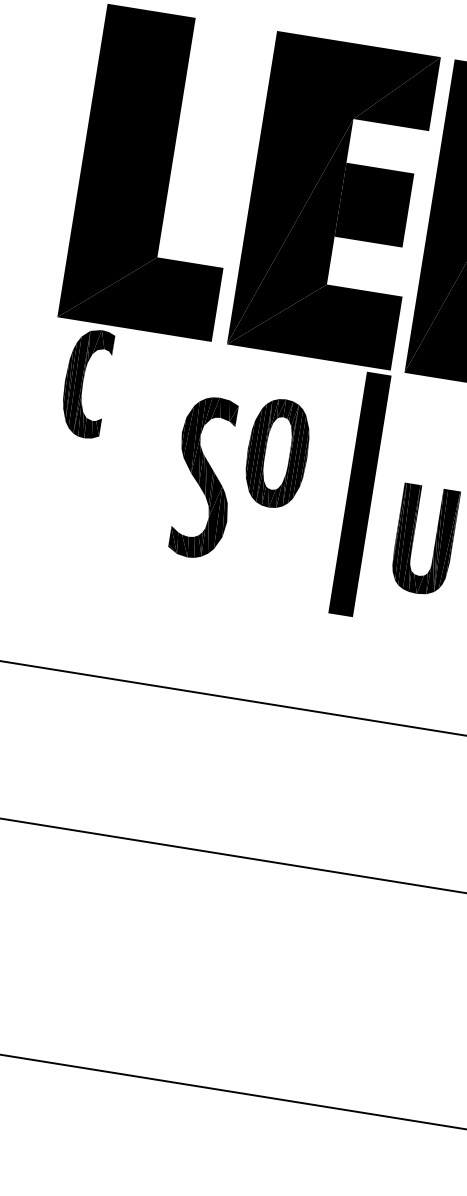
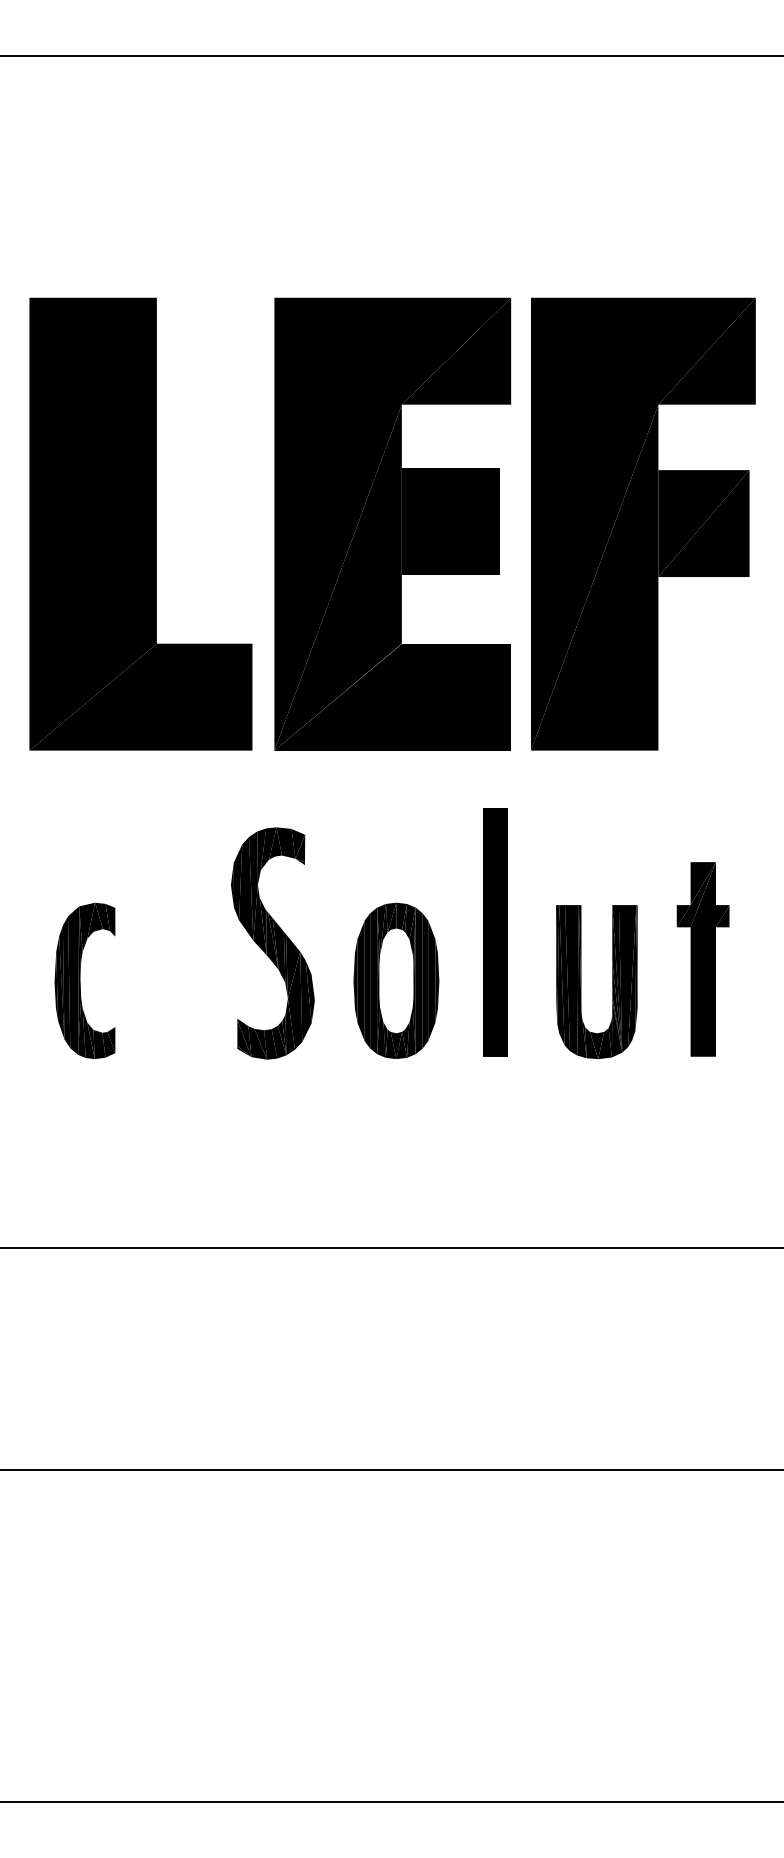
part: (85, 382) -> (84, 980), moved
part: (277, 453) -> (396, 980), moved
part: (359, 494) -> (495, 932), size x0.71

